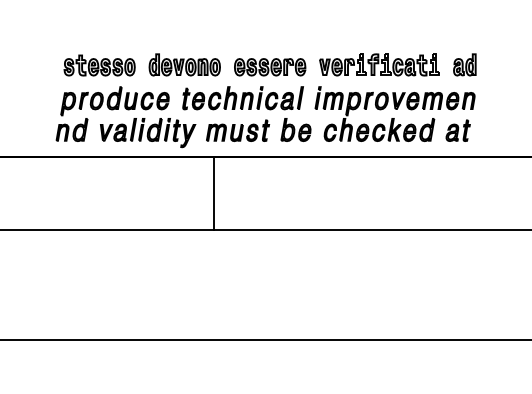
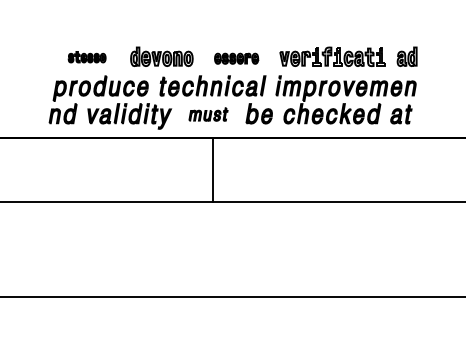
part: (98, 64) -> (86, 56), size x0.6
part: (269, 66) -> (236, 58), size x0.7
part: (238, 130) -> (208, 114), size x0.7
line: (214, 193) -> (212, 169), moved

